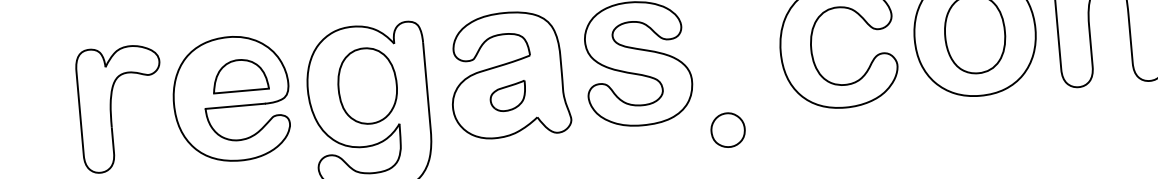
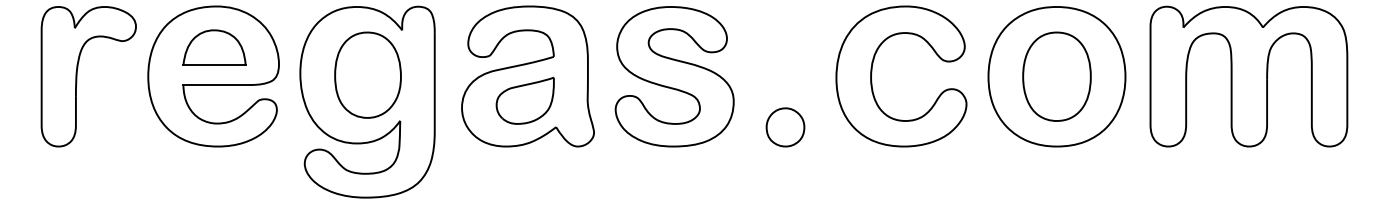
part: (240, 75) -> (214, 47), moved
part: (507, 96) -> (524, 100), size x1.43
part: (728, 130) -> (785, 127), moved

